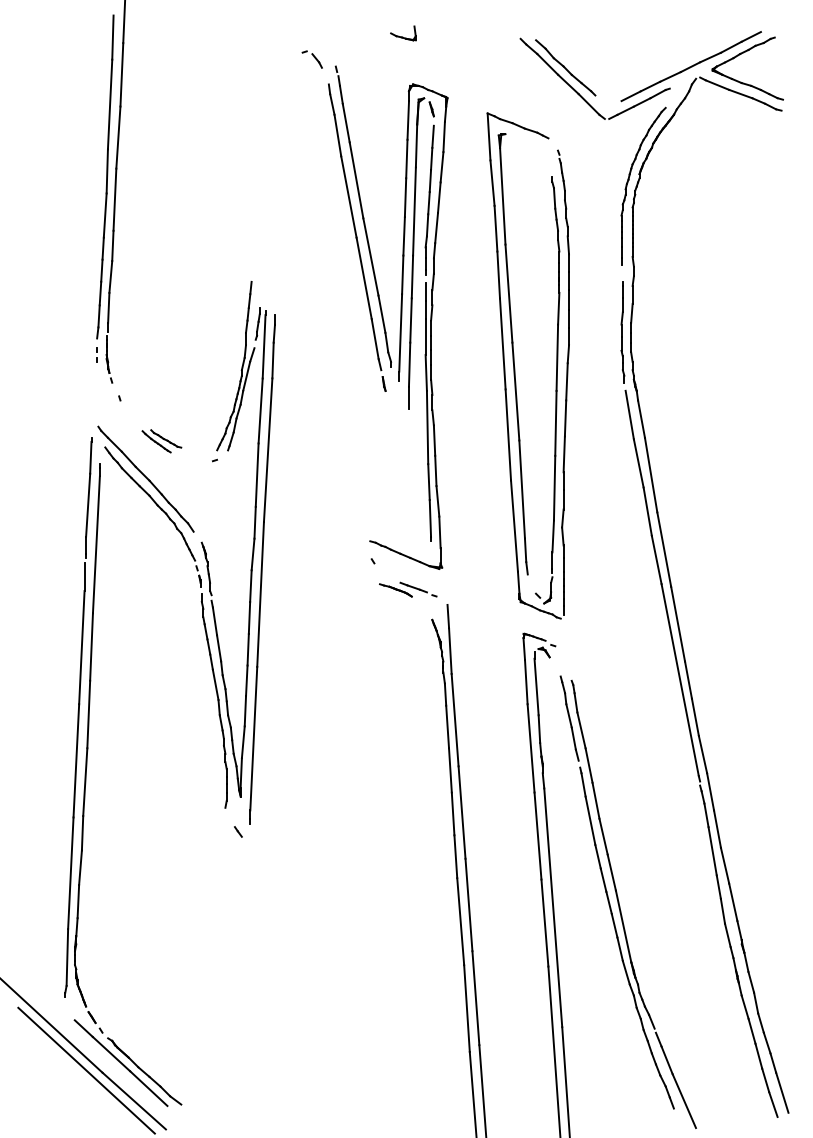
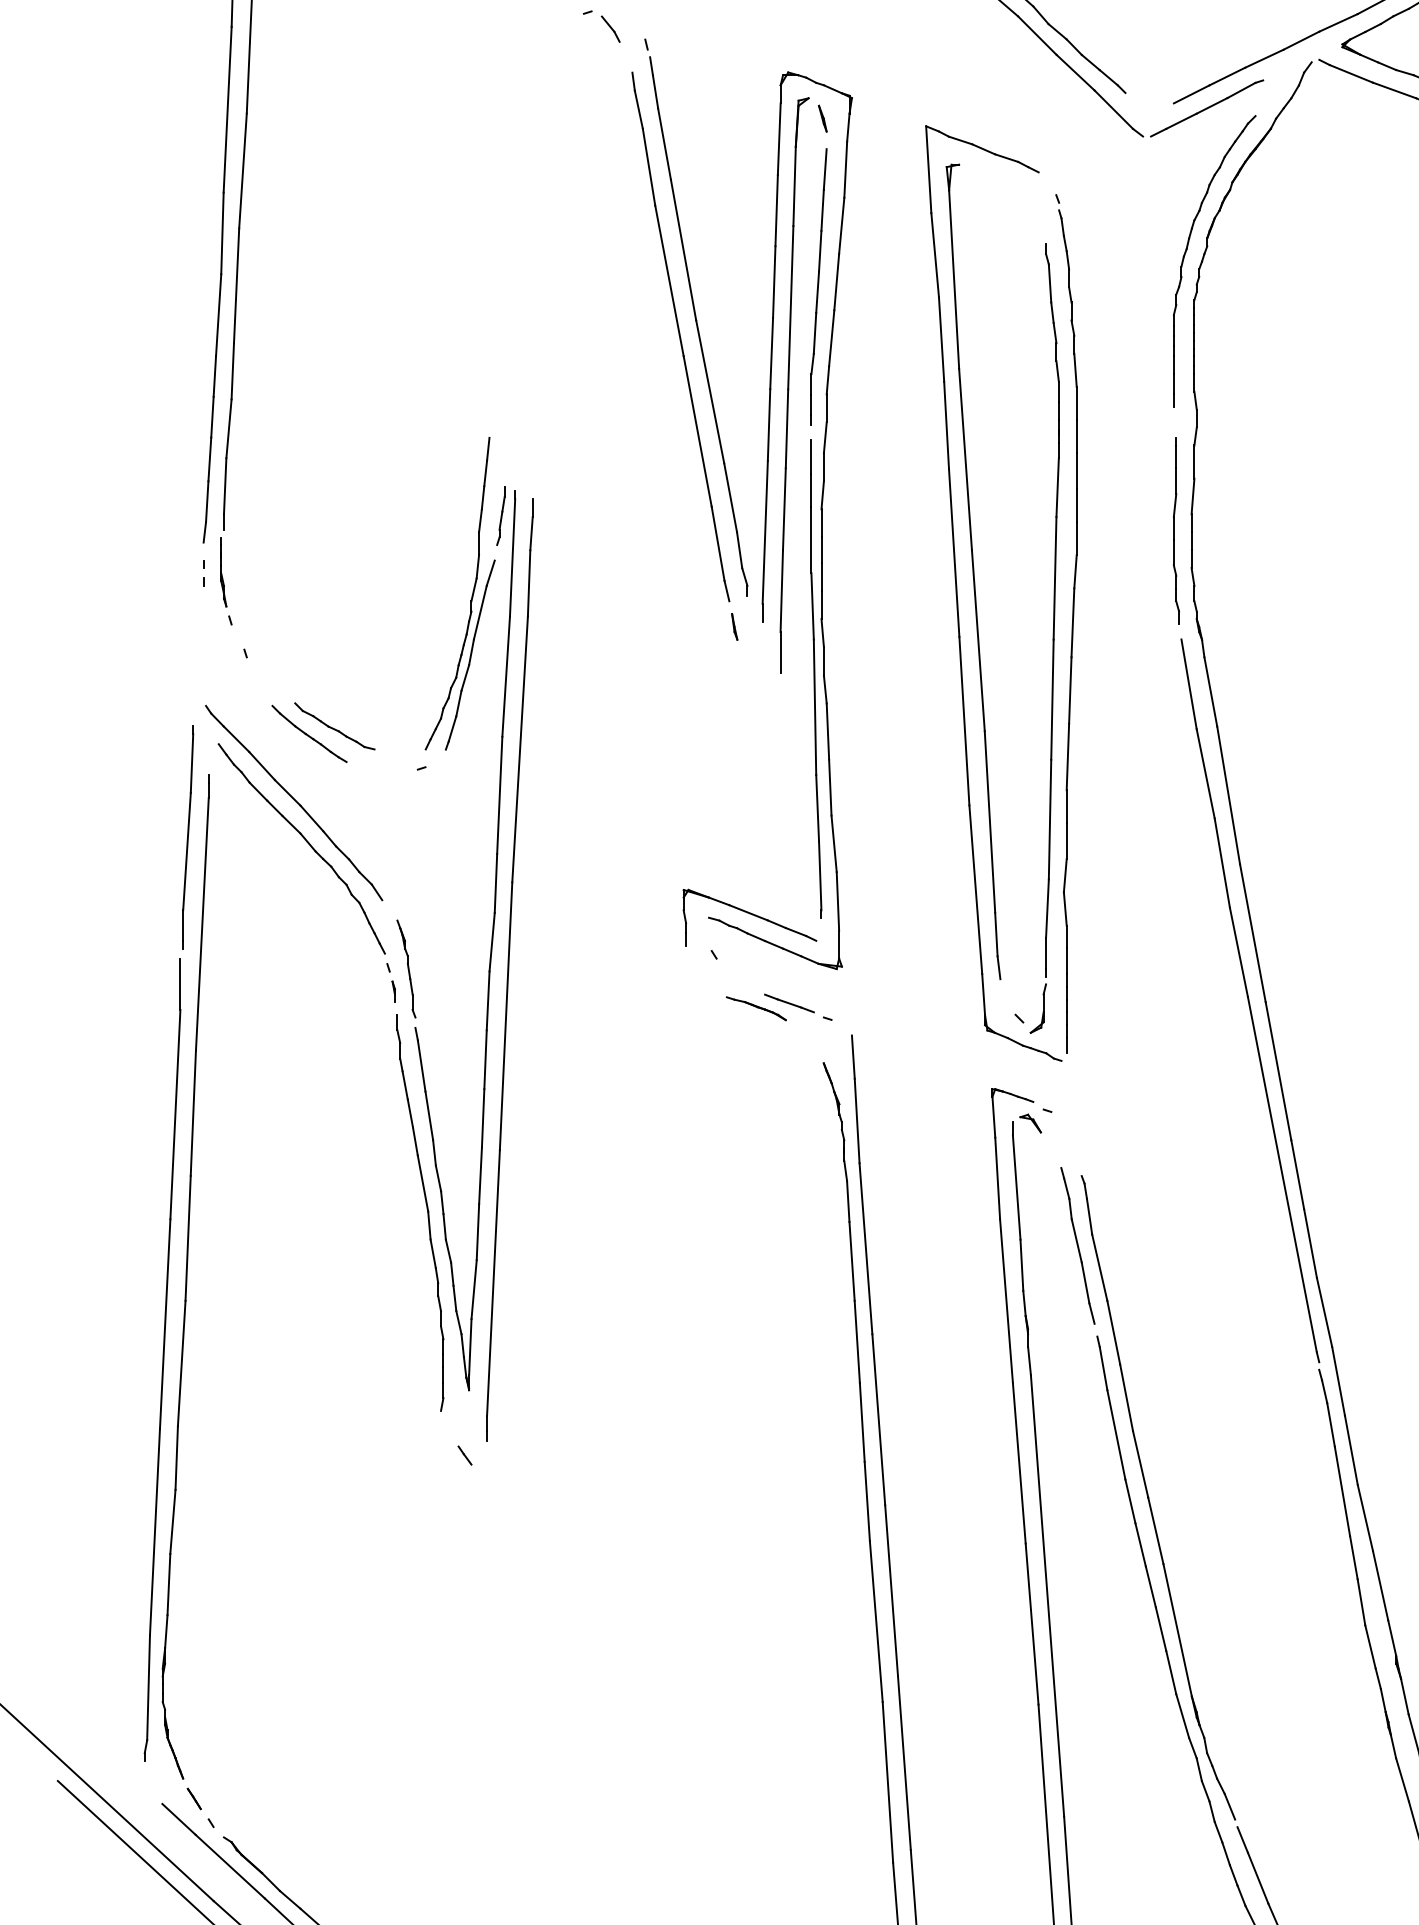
part: (161, 441) -> (322, 733), size x1.43
part: (392, 541) -> (750, 918), added

